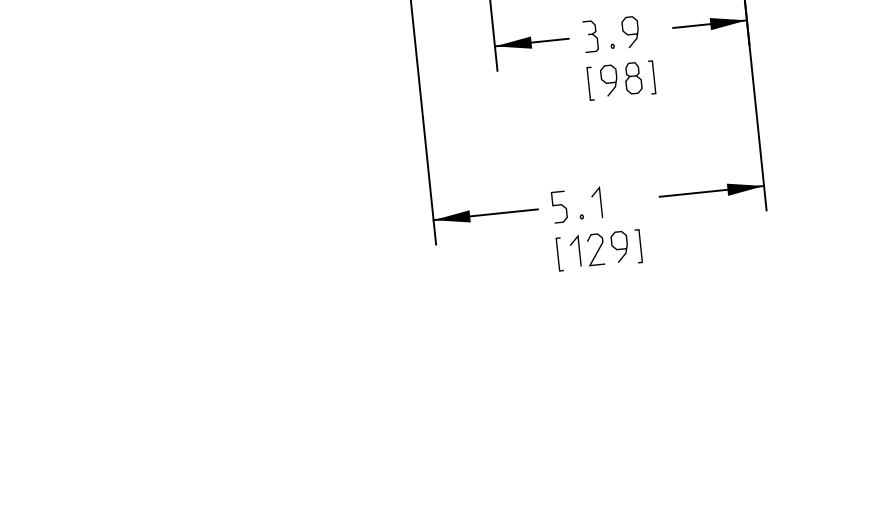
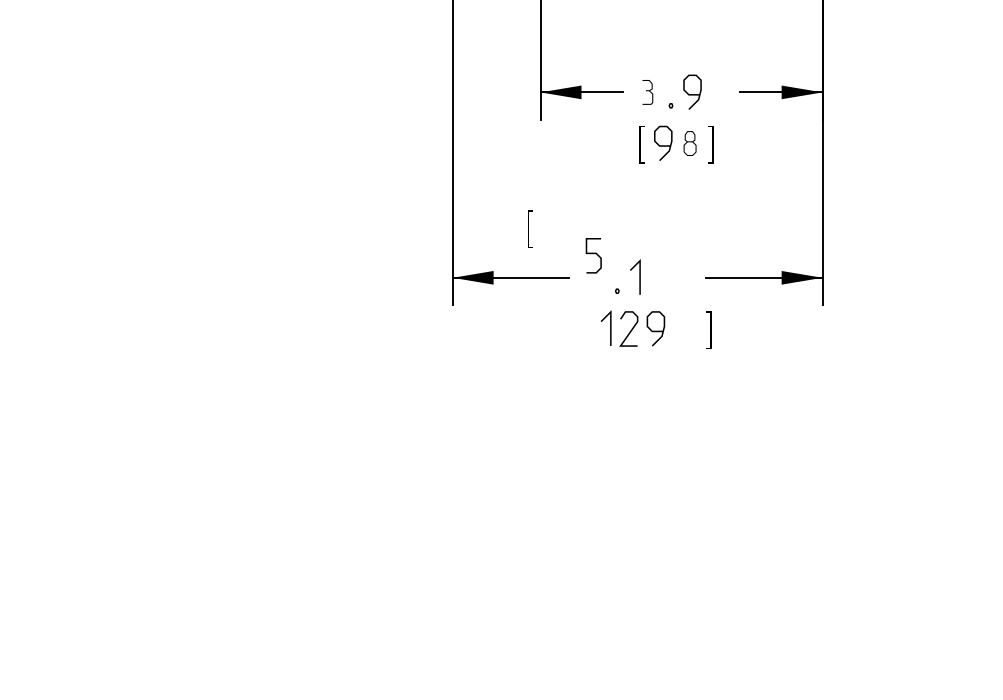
part: (590, 36) -> (647, 92), size x0.7
part: (632, 78) -> (689, 143), size x0.7
curve: (559, 205) -> (593, 254), moved
line: (640, 245) -> (710, 329), moved
line: (557, 253) -> (528, 228), moved

